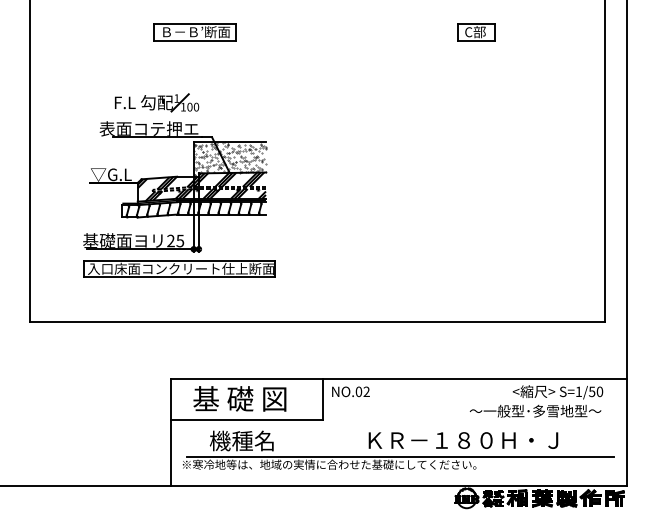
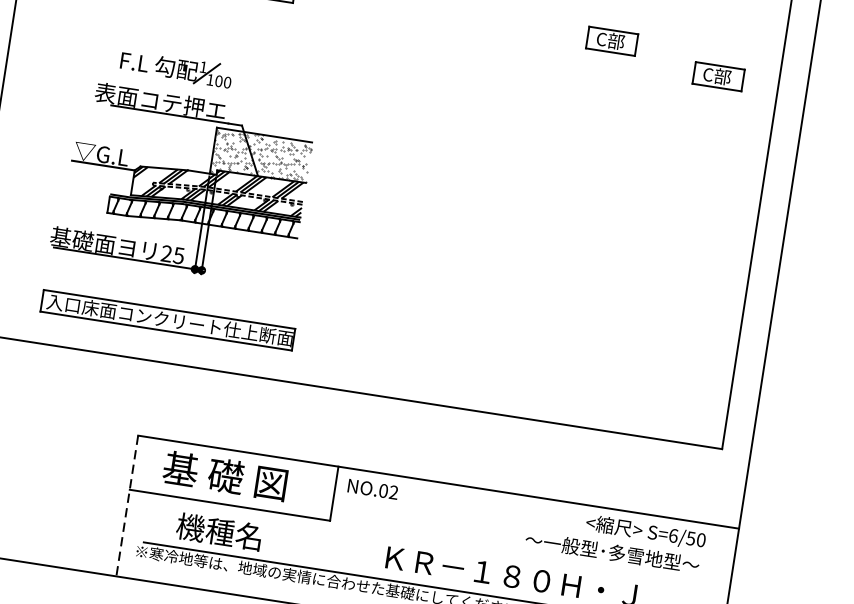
part: (559, 46) -> (718, 76), added
part: (179, 268) -> (168, 319), moved
text: (578, 391) -> (673, 535), S=1/50 -> S=6/50
line: (170, 432) -> (126, 506), solid -> dashed

